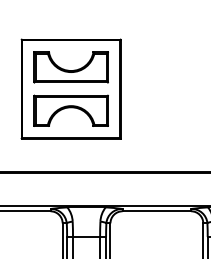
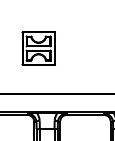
part: (70, 89) -> (38, 48), size x0.6

